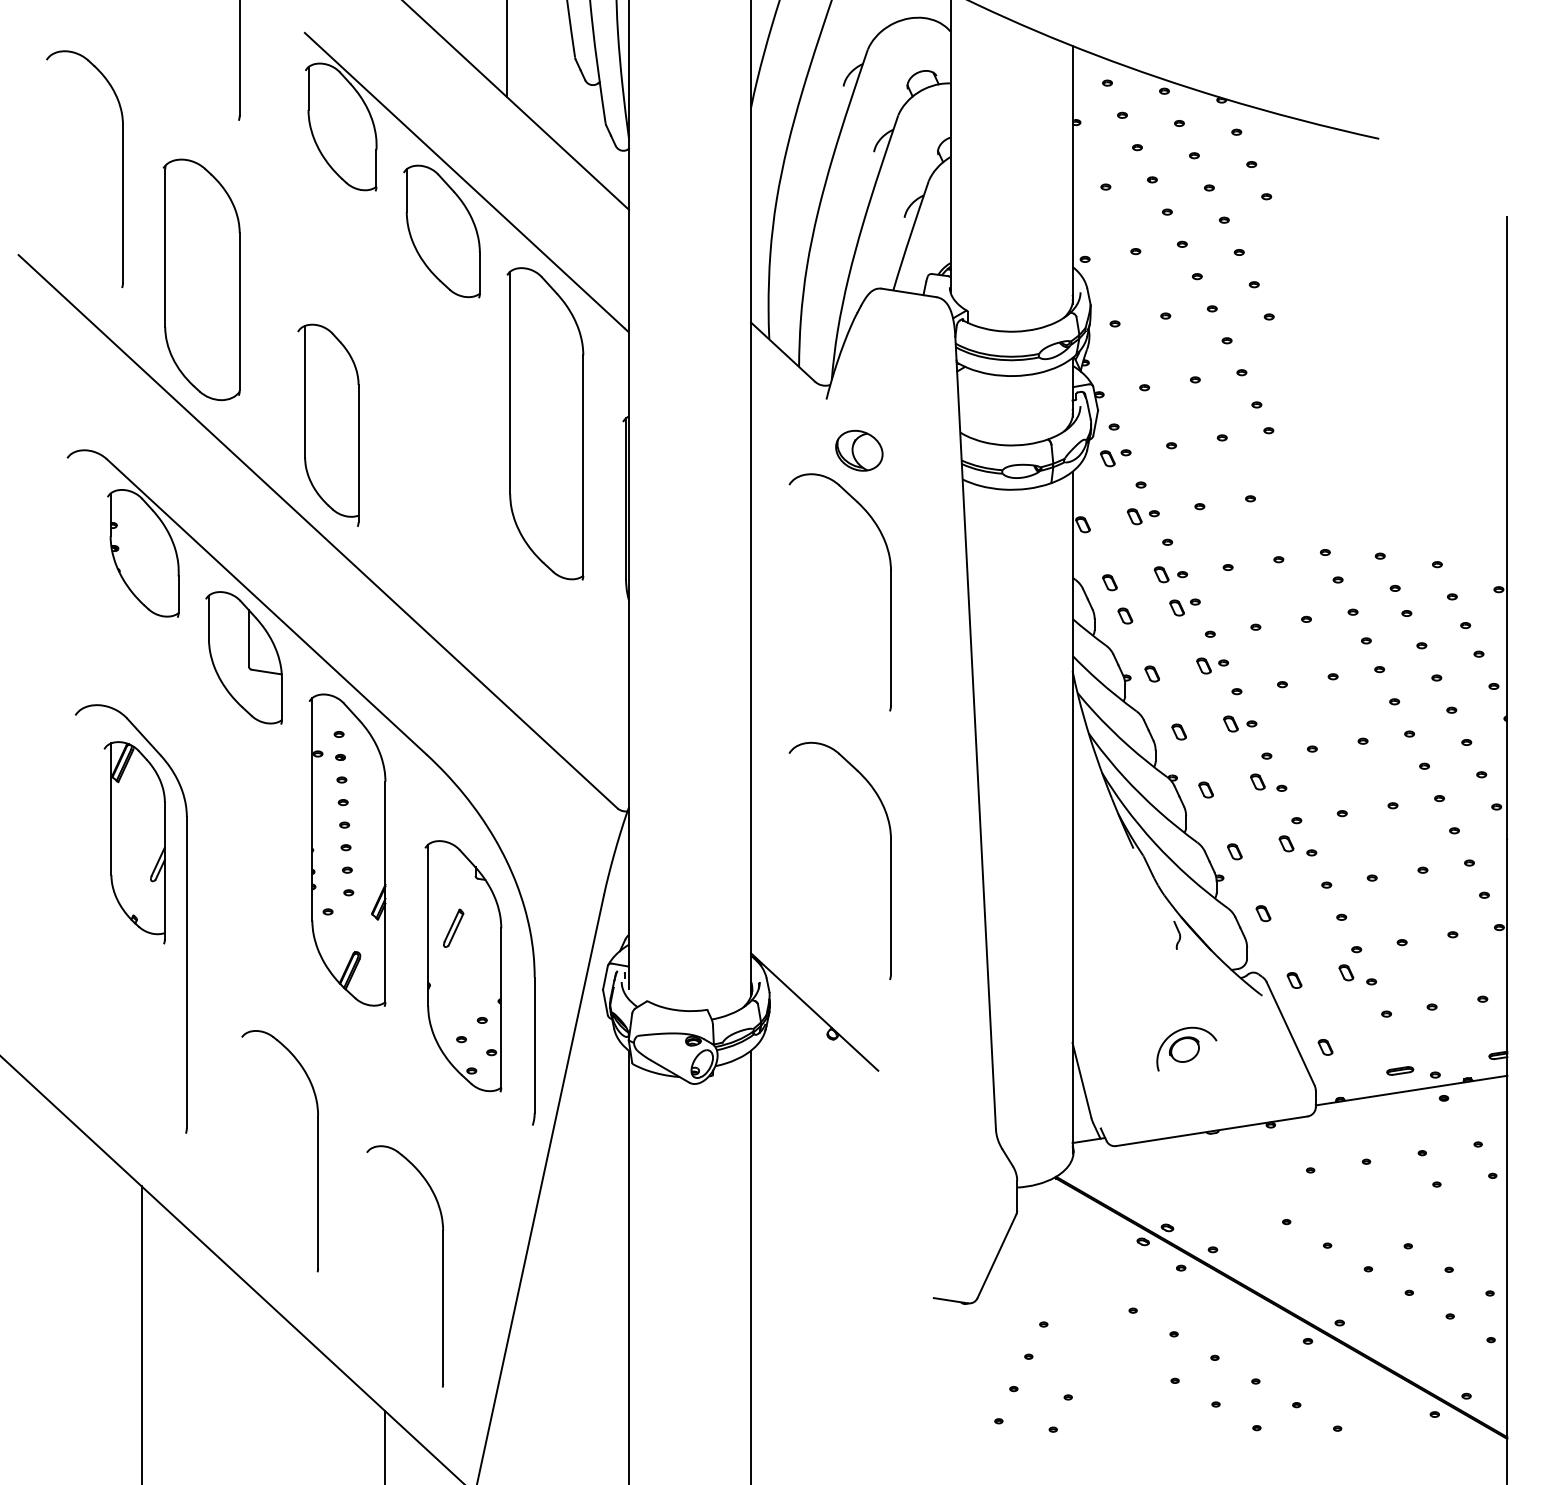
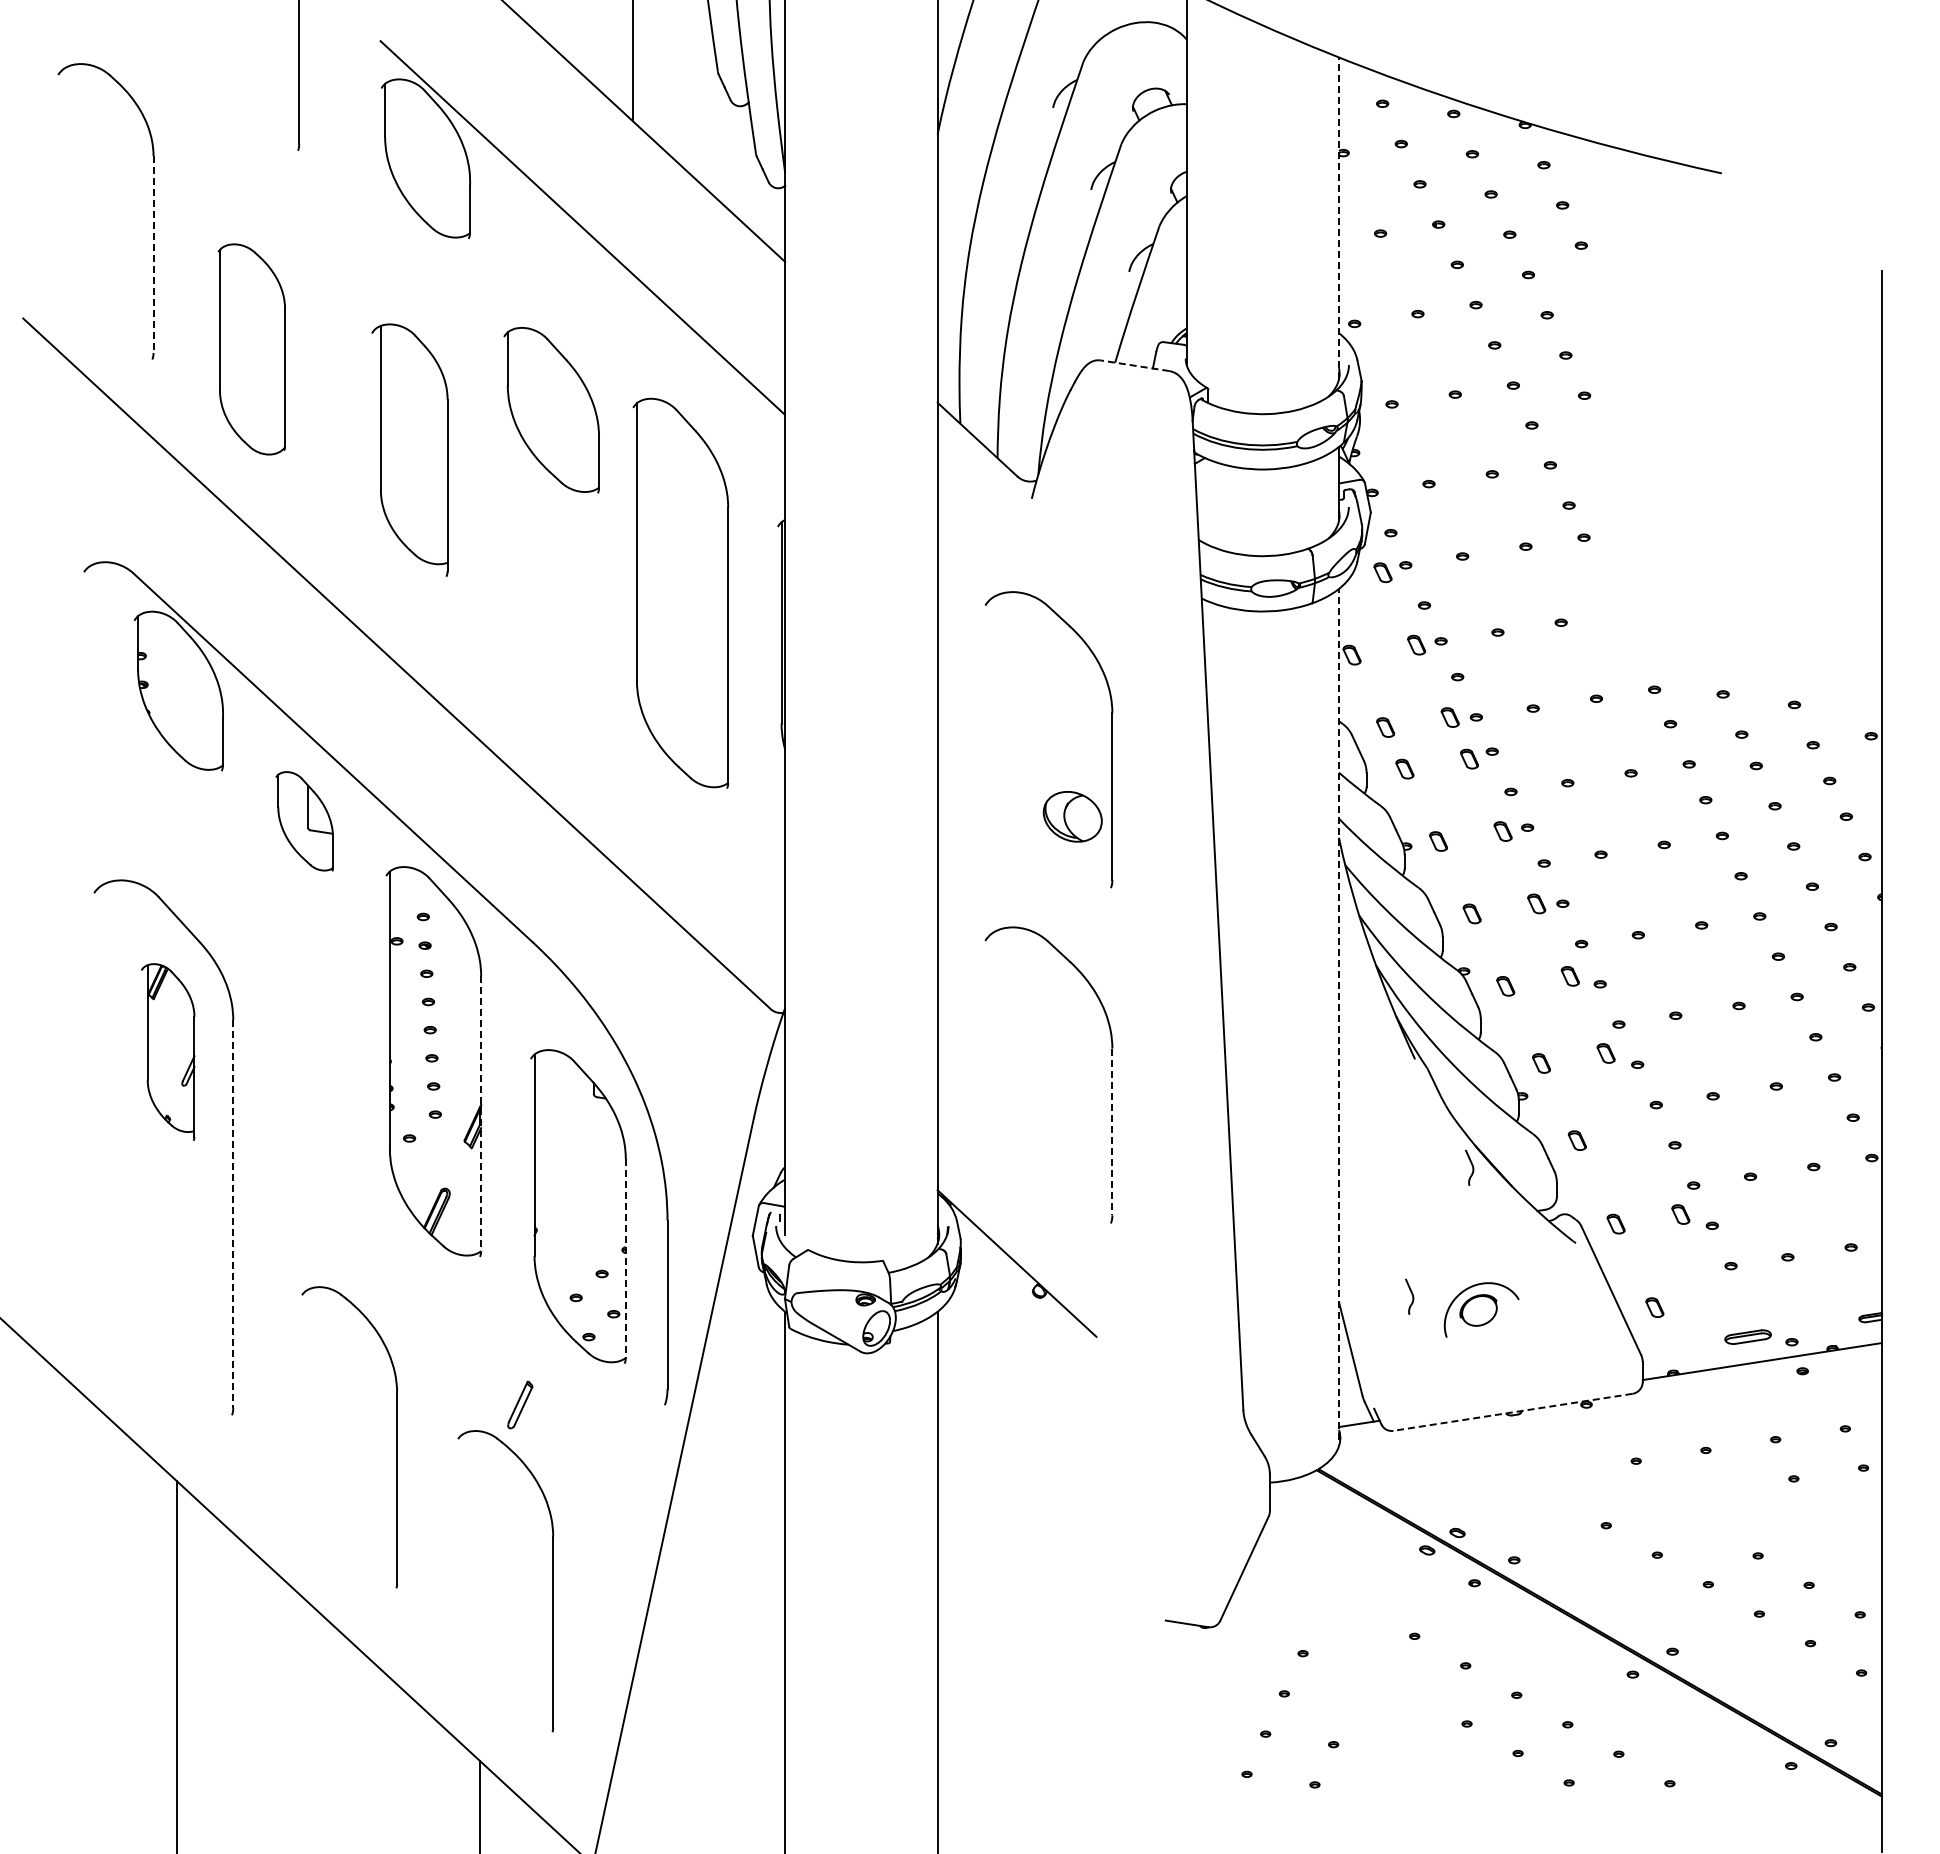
line: (1072, 174) -> (1339, 218), solid -> dashed
line: (122, 204) -> (153, 255), solid -> dashed
part: (441, 231) -> (551, 410), moved
part: (201, 279) -> (251, 349), size x0.7
line: (908, 292) -> (1134, 365), solid -> dashed
part: (545, 423) -> (680, 592), moved
part: (328, 424) -> (409, 449), moved
part: (859, 450) -> (1072, 816), moved
part: (243, 657) -> (304, 821), size x0.6
line: (1072, 812) -> (1339, 1014), solid -> dashed
part: (134, 842) -> (167, 1051), size x0.7
line: (385, 891) -> (481, 1113), solid -> dashed
line: (891, 907) -> (1112, 1132), solid -> dashed
part: (453, 927) -> (520, 1404), moved
line: (187, 971) -> (233, 1213), solid -> dashed
line: (501, 1008) -> (625, 1259), solid -> dashed
part: (1129, 1038) -> (1409, 1296), added
part: (1399, 1070) -> (1747, 1336), size x1.4
line: (1211, 1131) -> (1512, 1412), solid -> dashed

